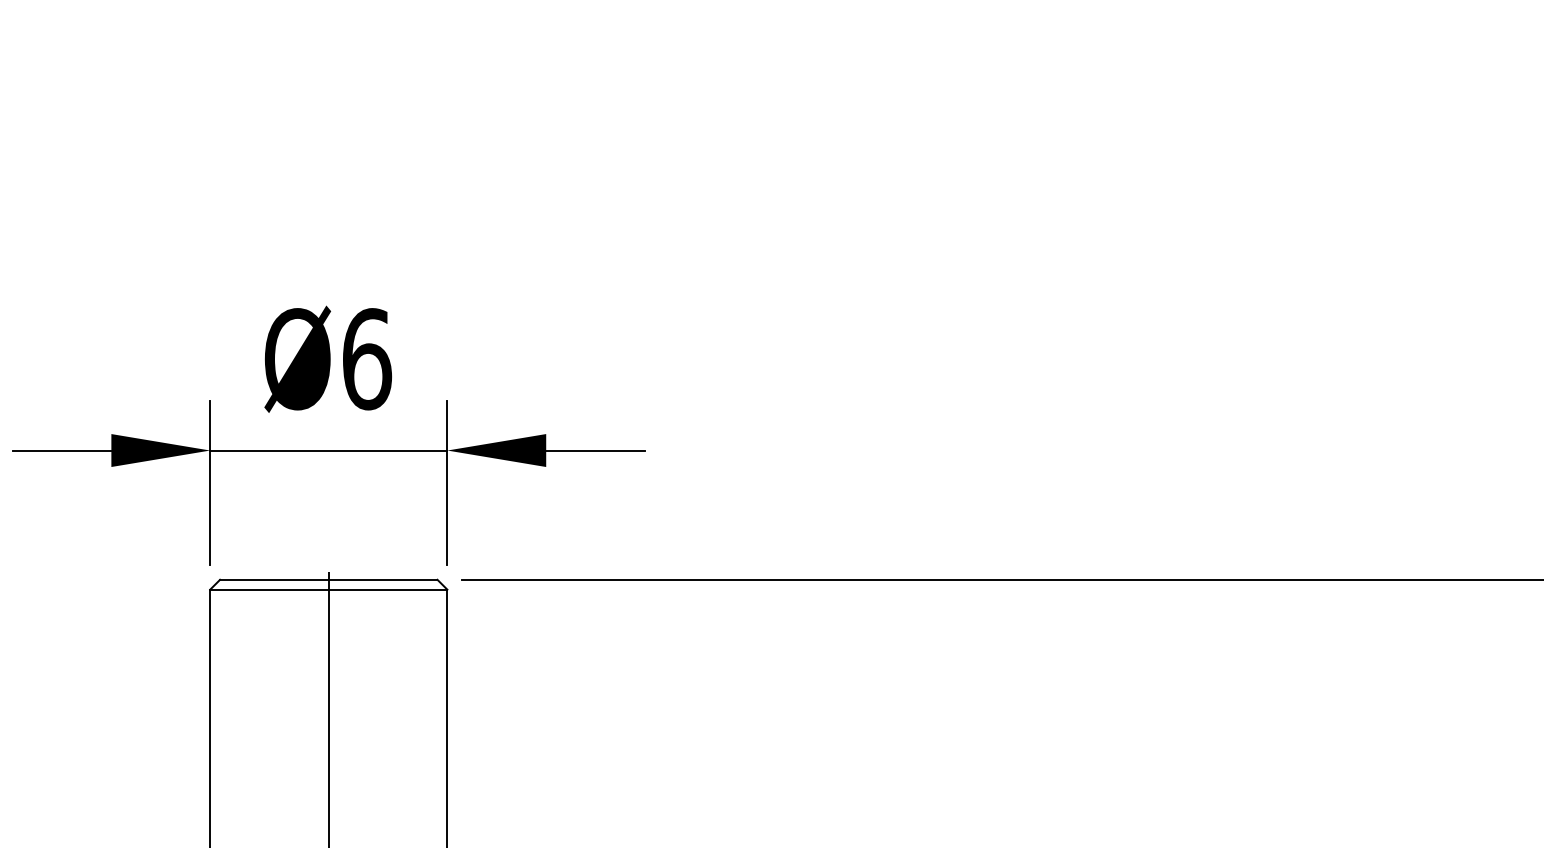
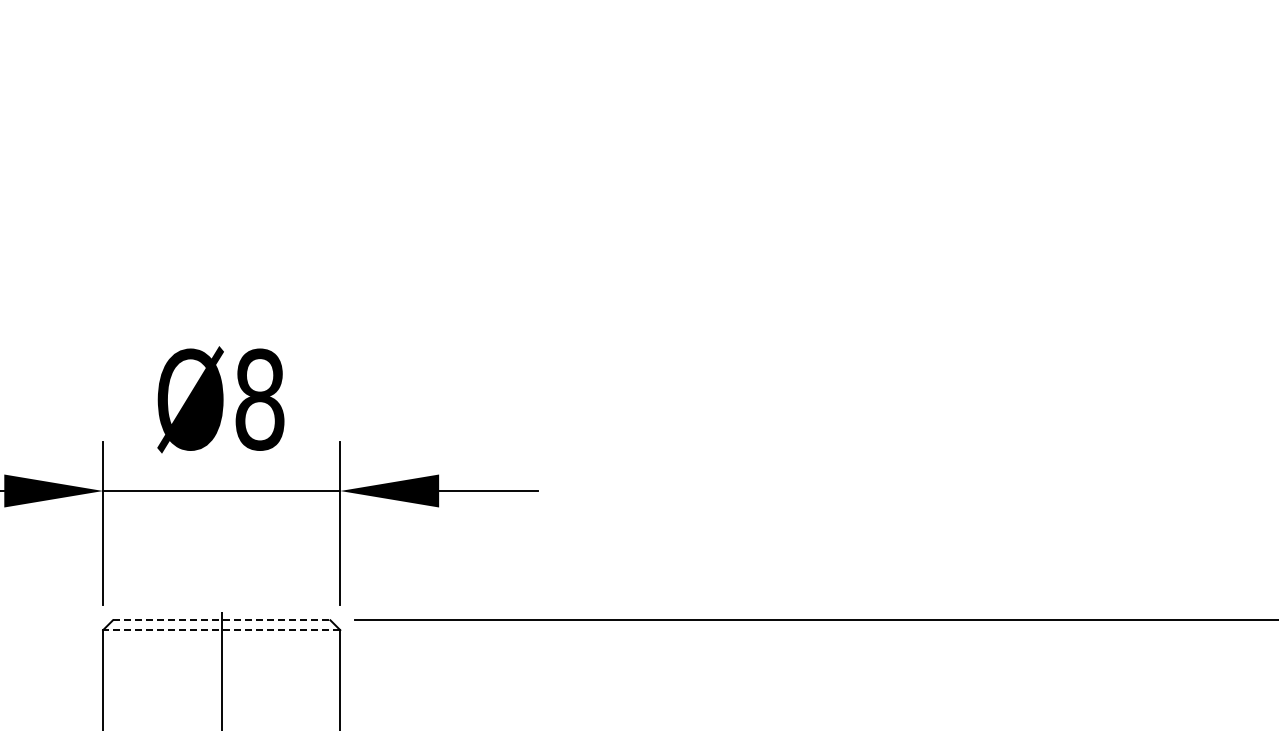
text: (367, 359) -> (260, 399), Ø6 -> Ø8
line: (328, 579) -> (221, 619), solid -> dashed
line: (328, 589) -> (221, 629), solid -> dashed

